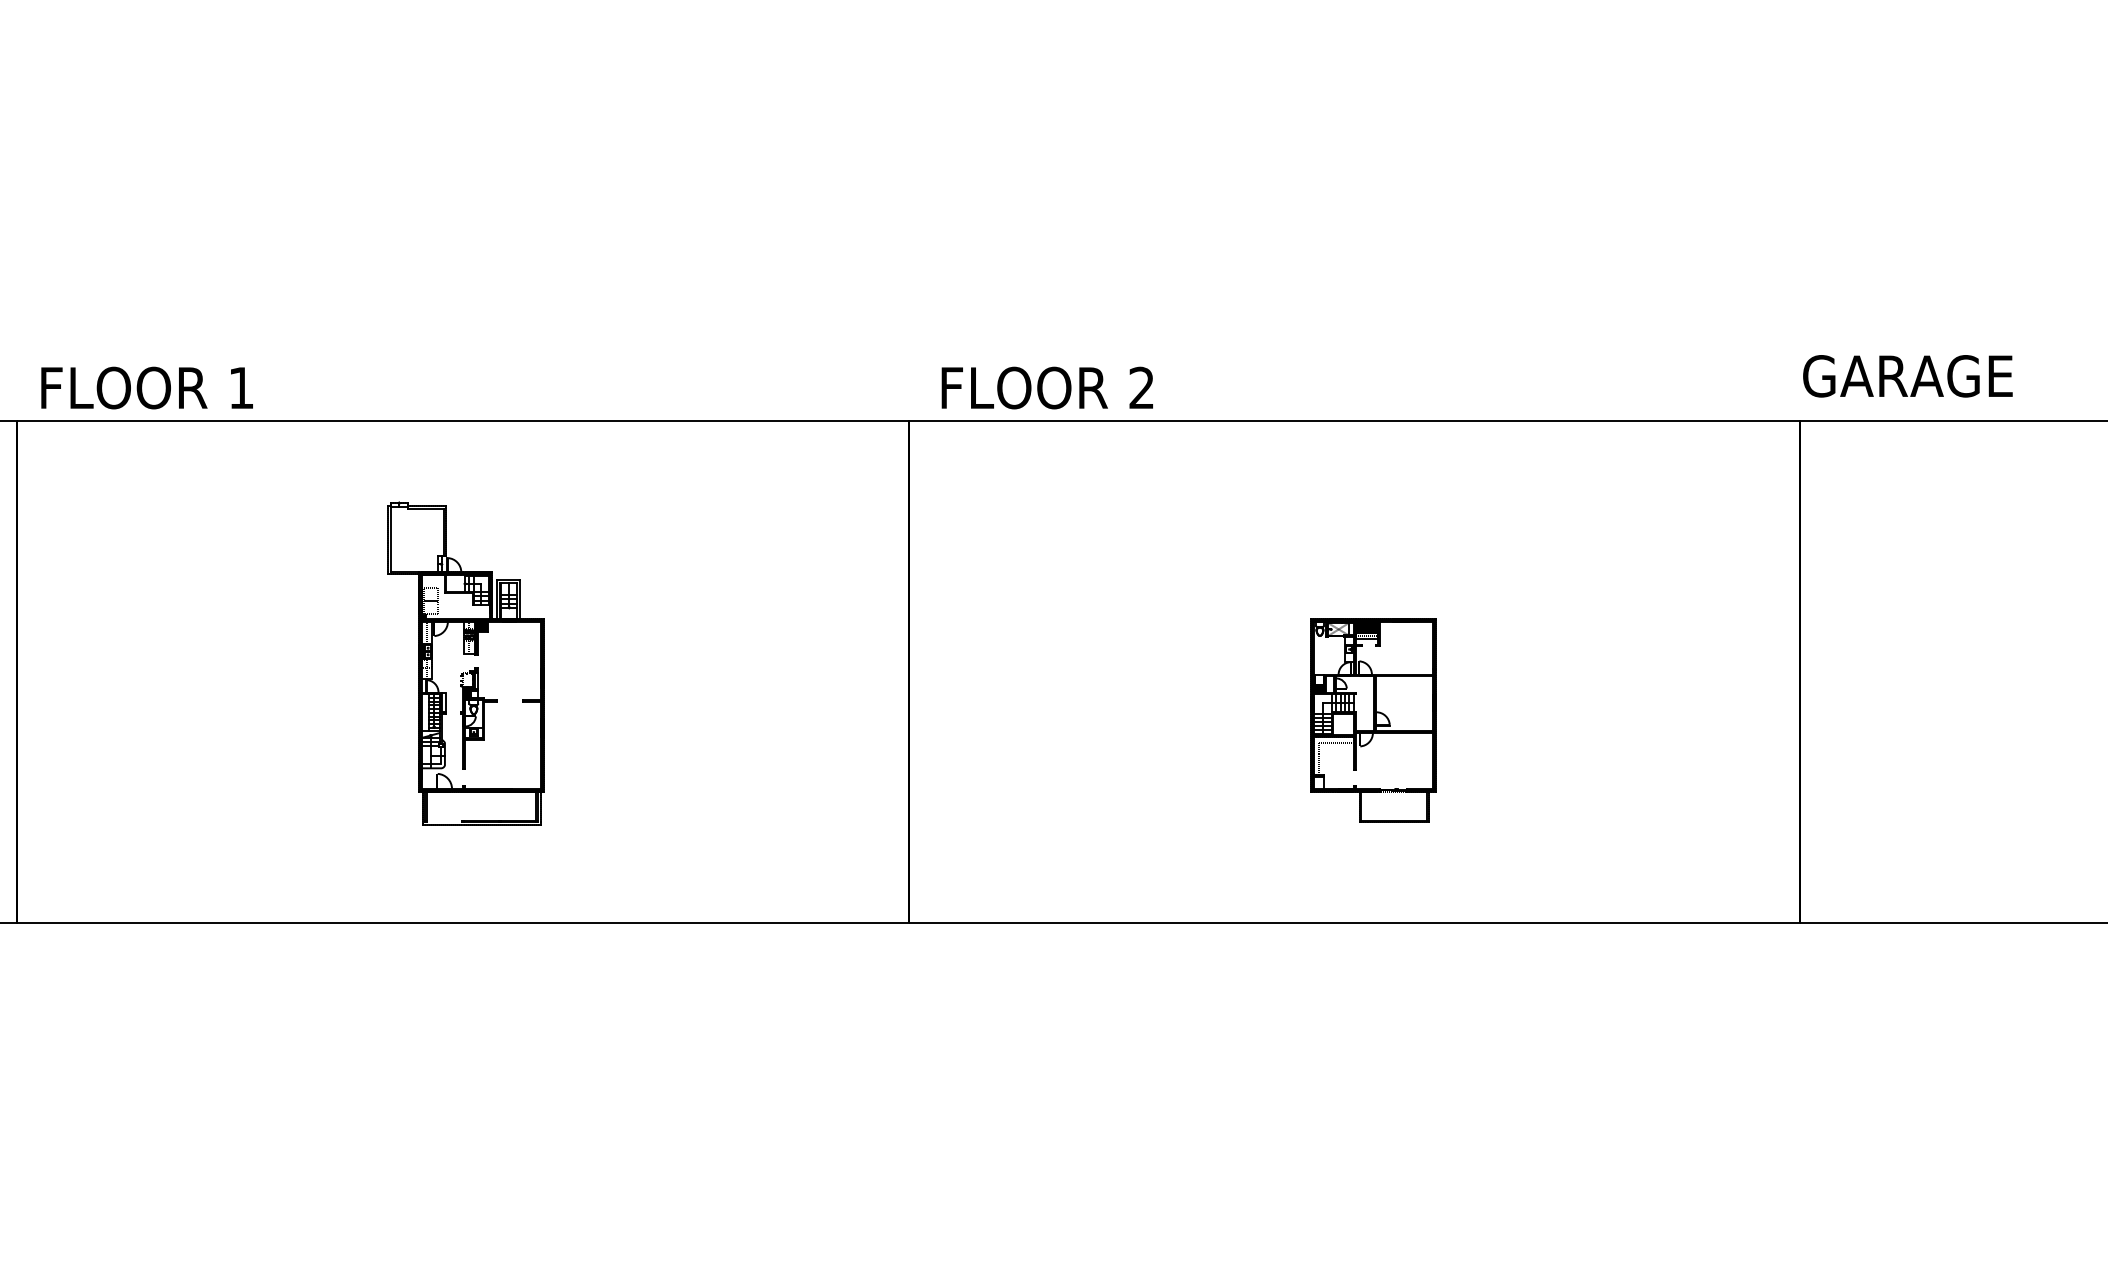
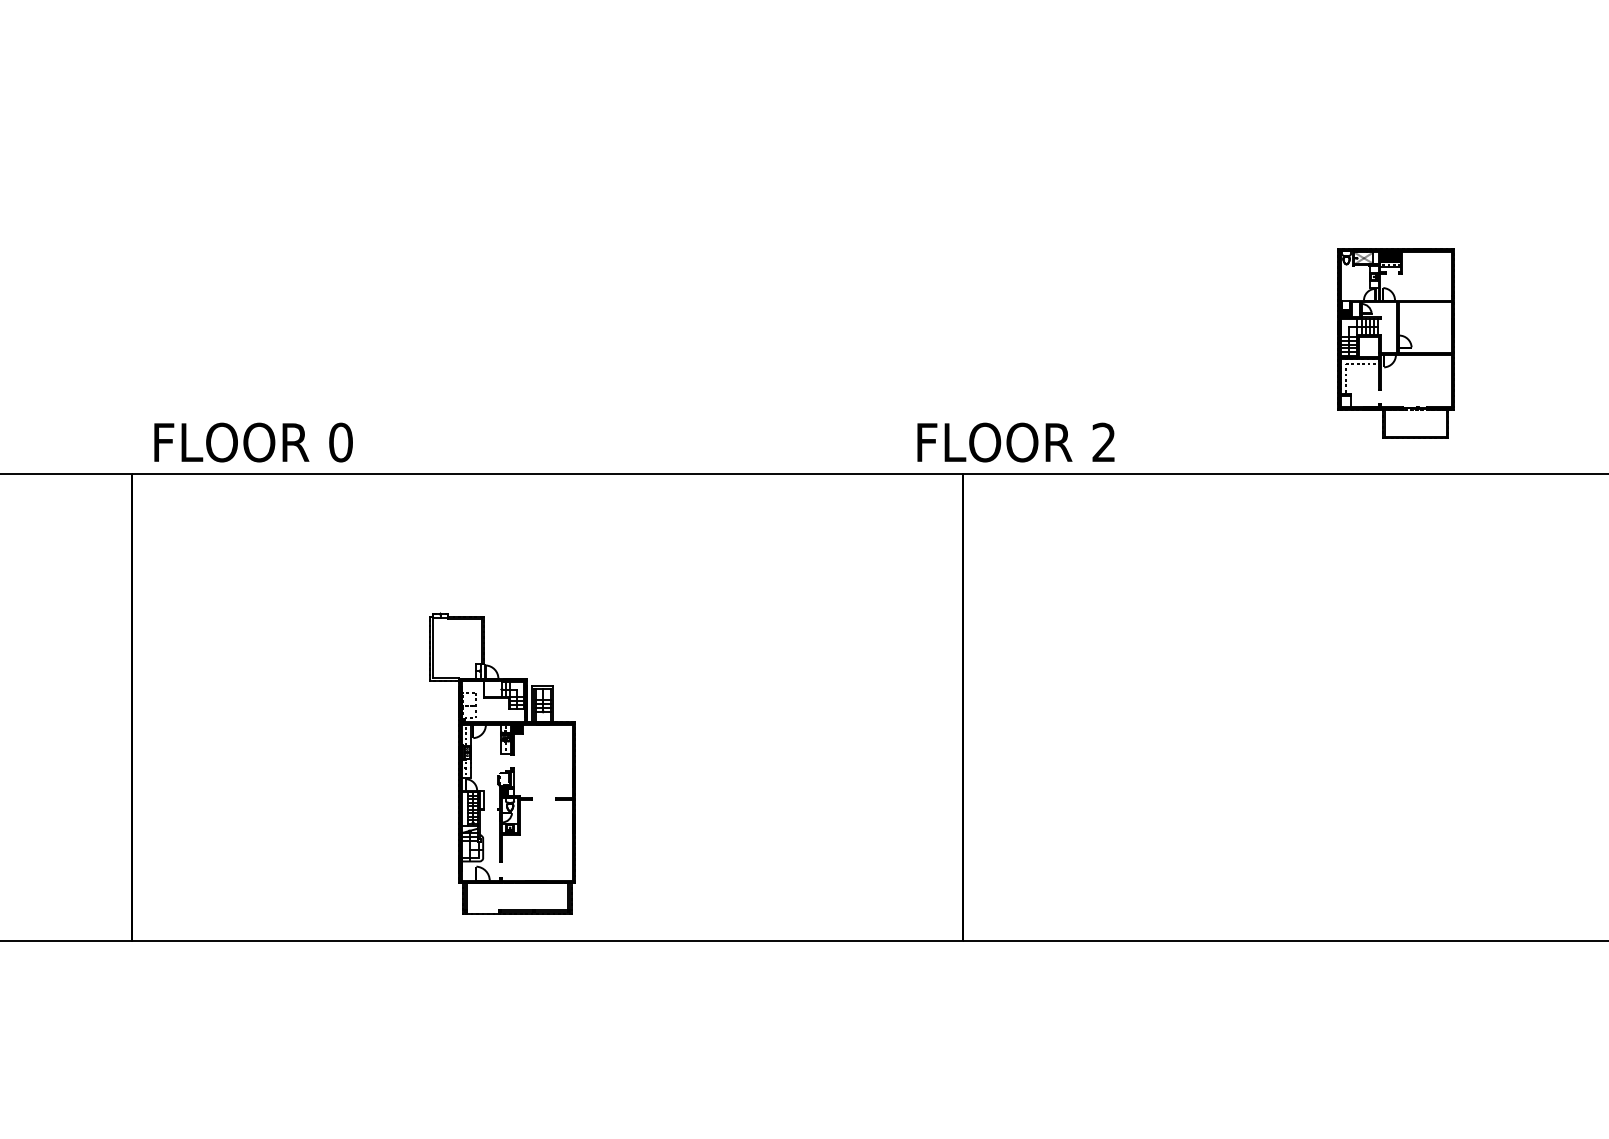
text: (241, 387) -> (341, 442), 1 -> 0
text: (1046, 387) -> (1015, 442), moved
part: (465, 663) -> (502, 763), moved
part: (1373, 720) -> (1396, 343), moved

